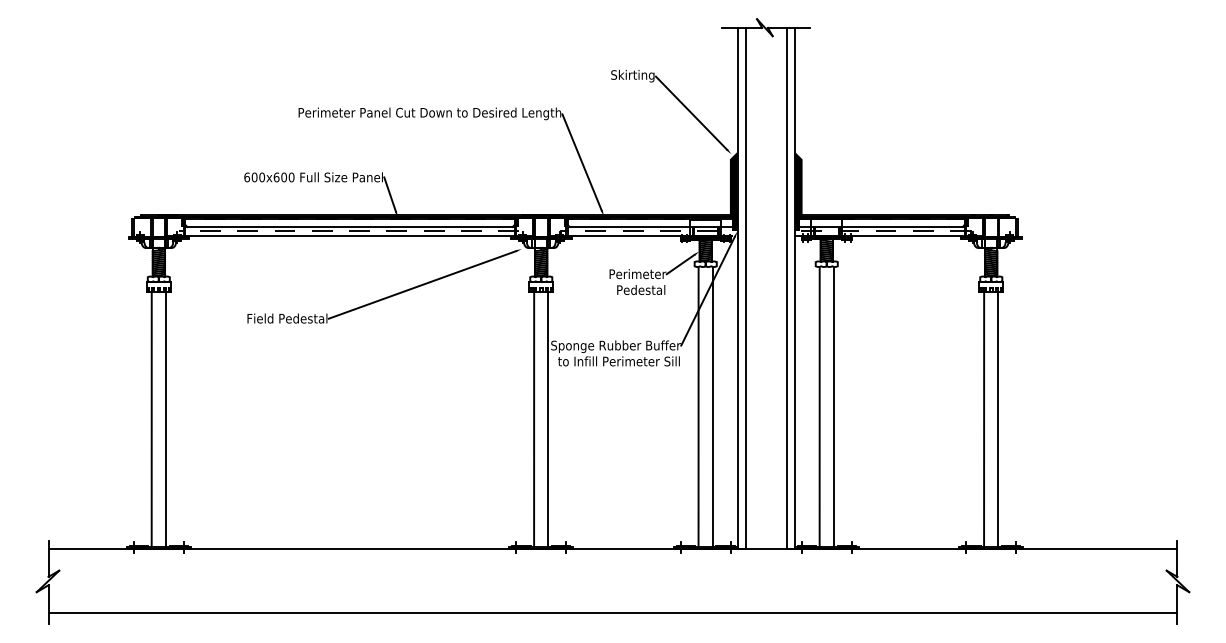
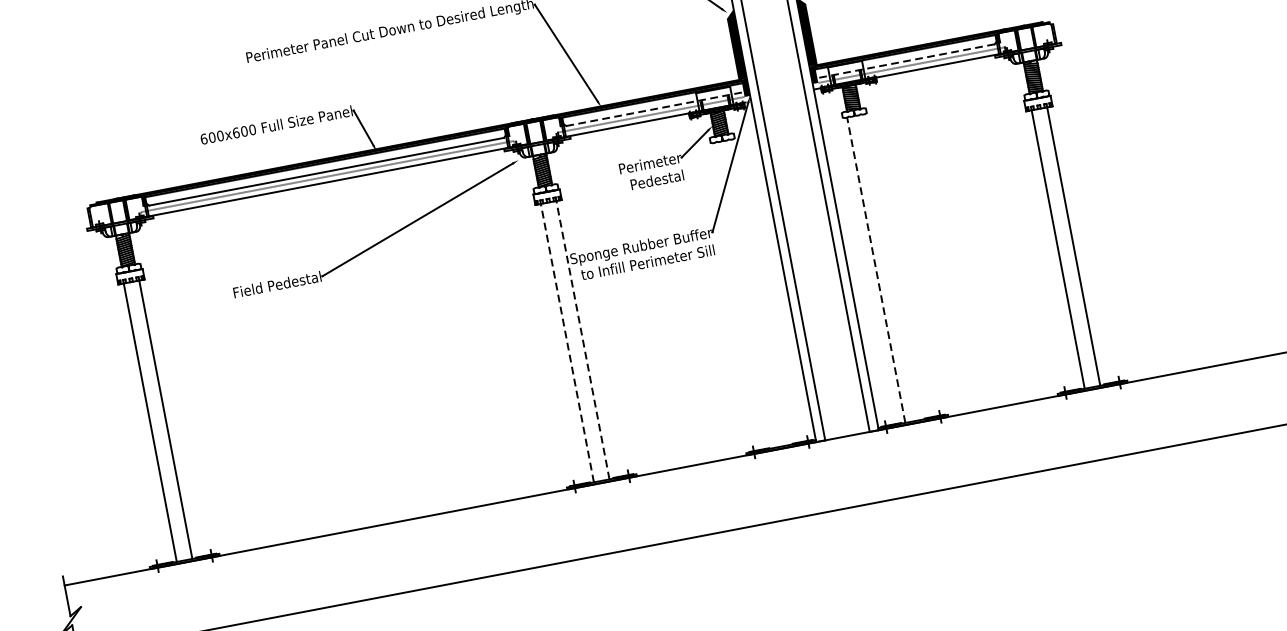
line: (652, 226) -> (656, 108), solid -> dashed
line: (880, 226) -> (905, 60), solid -> dashed
line: (698, 406) -> (744, 295), removed
line: (712, 406) -> (759, 292), removed
line: (819, 406) -> (876, 269), solid -> dashed
line: (833, 406) -> (891, 266), removed
line: (534, 419) -> (567, 343), solid -> dashed
line: (548, 419) -> (583, 340), solid -> dashed

